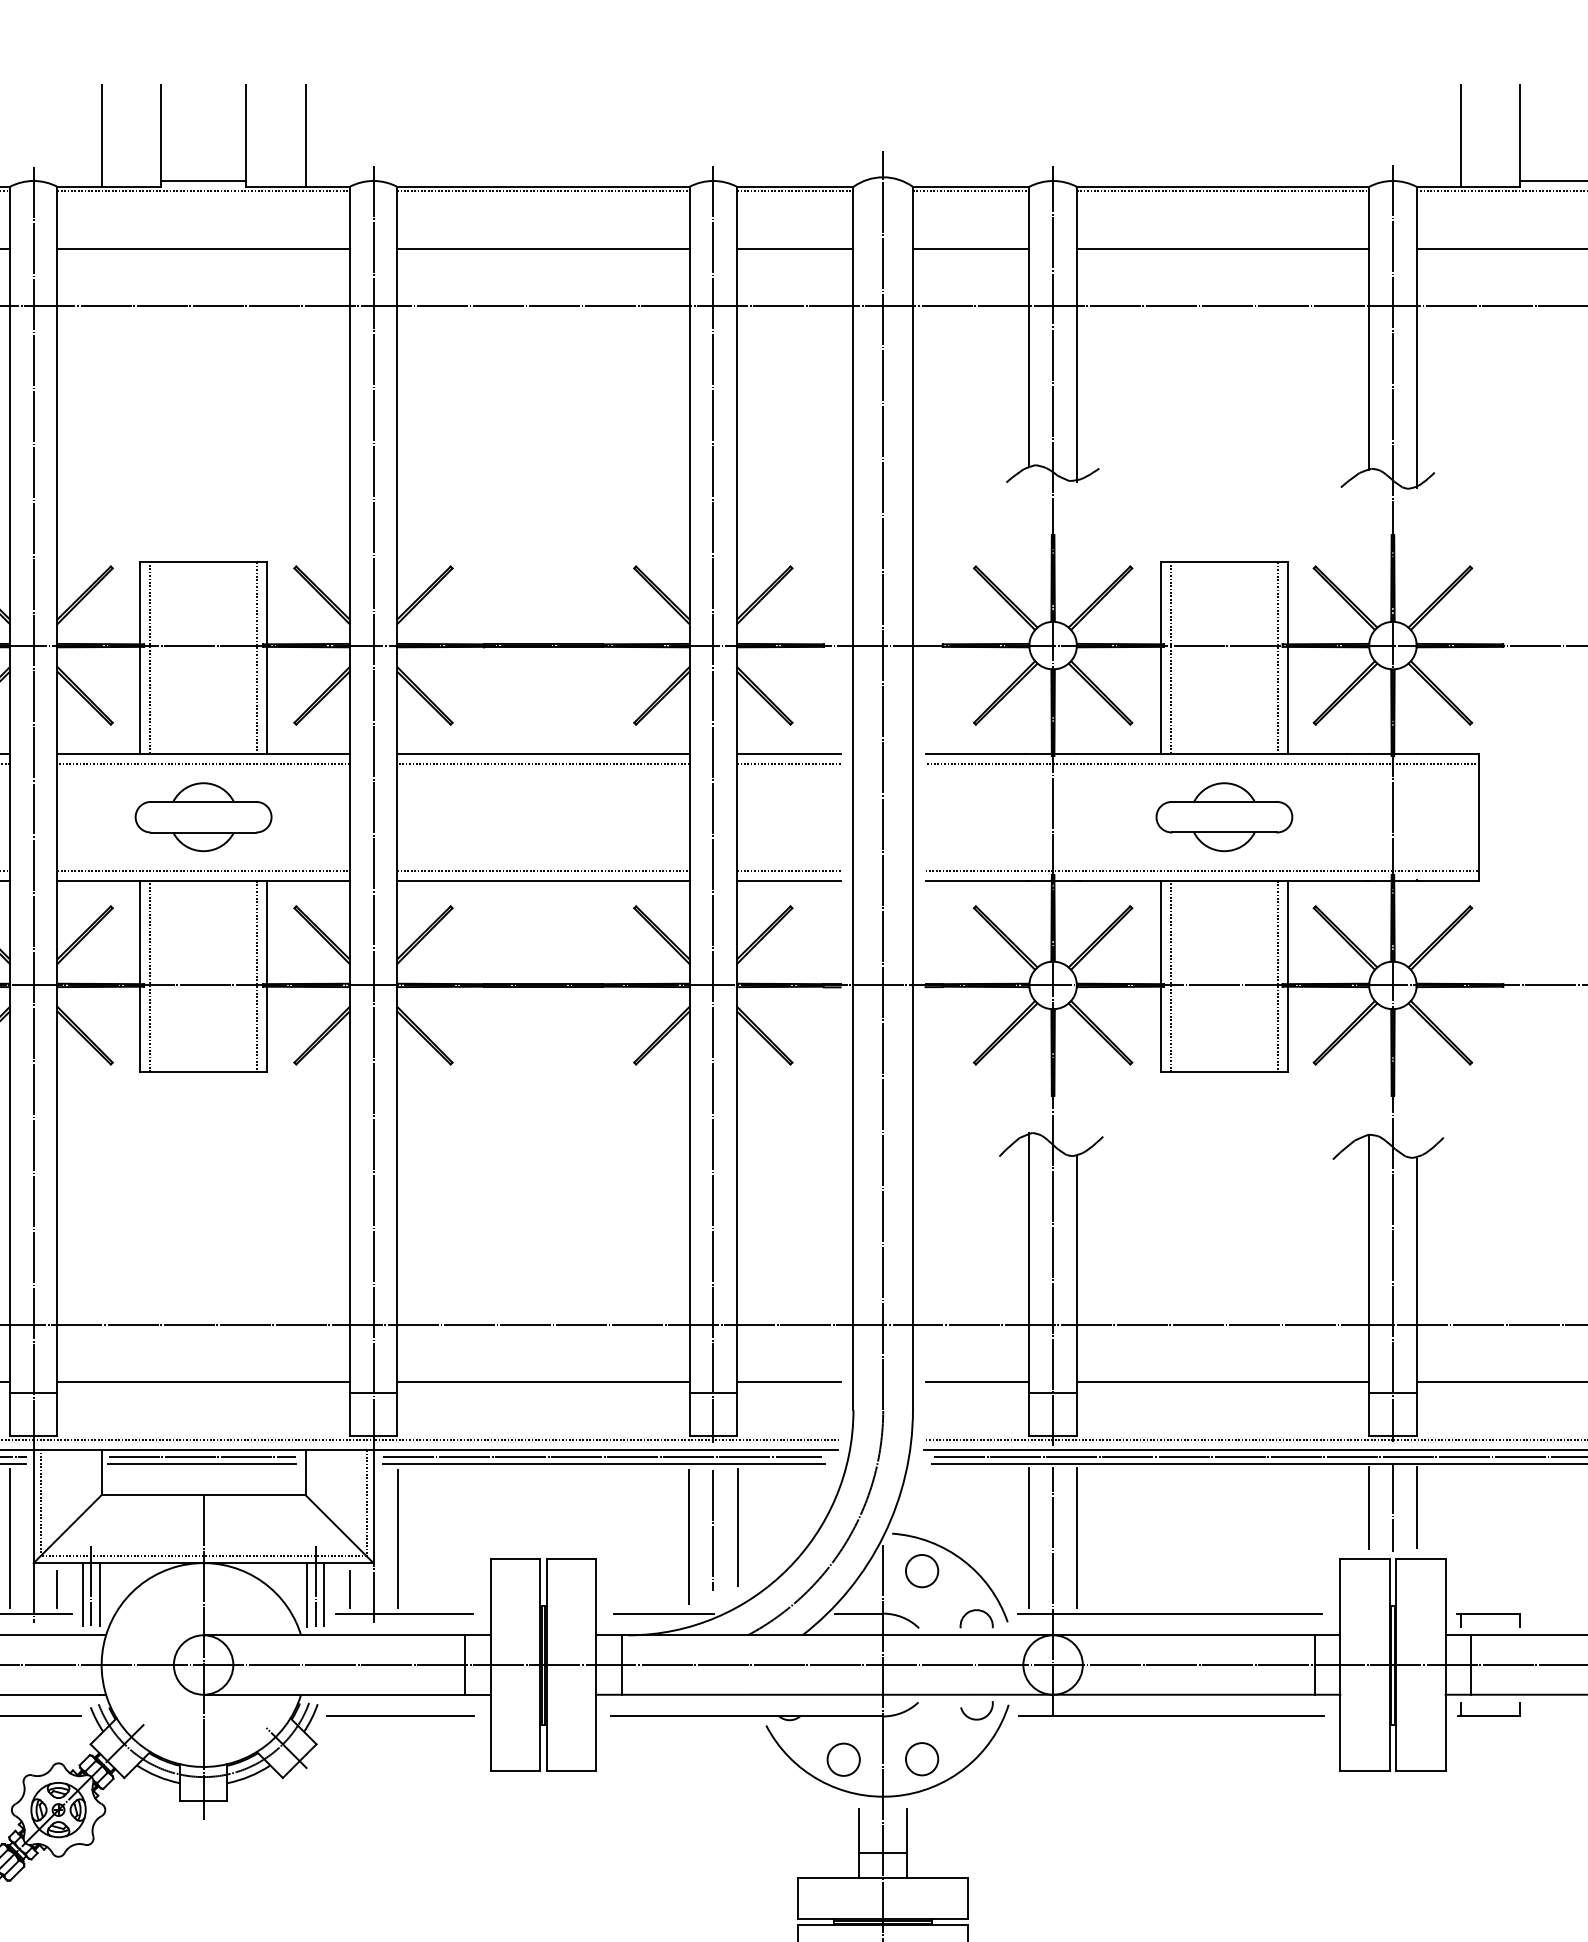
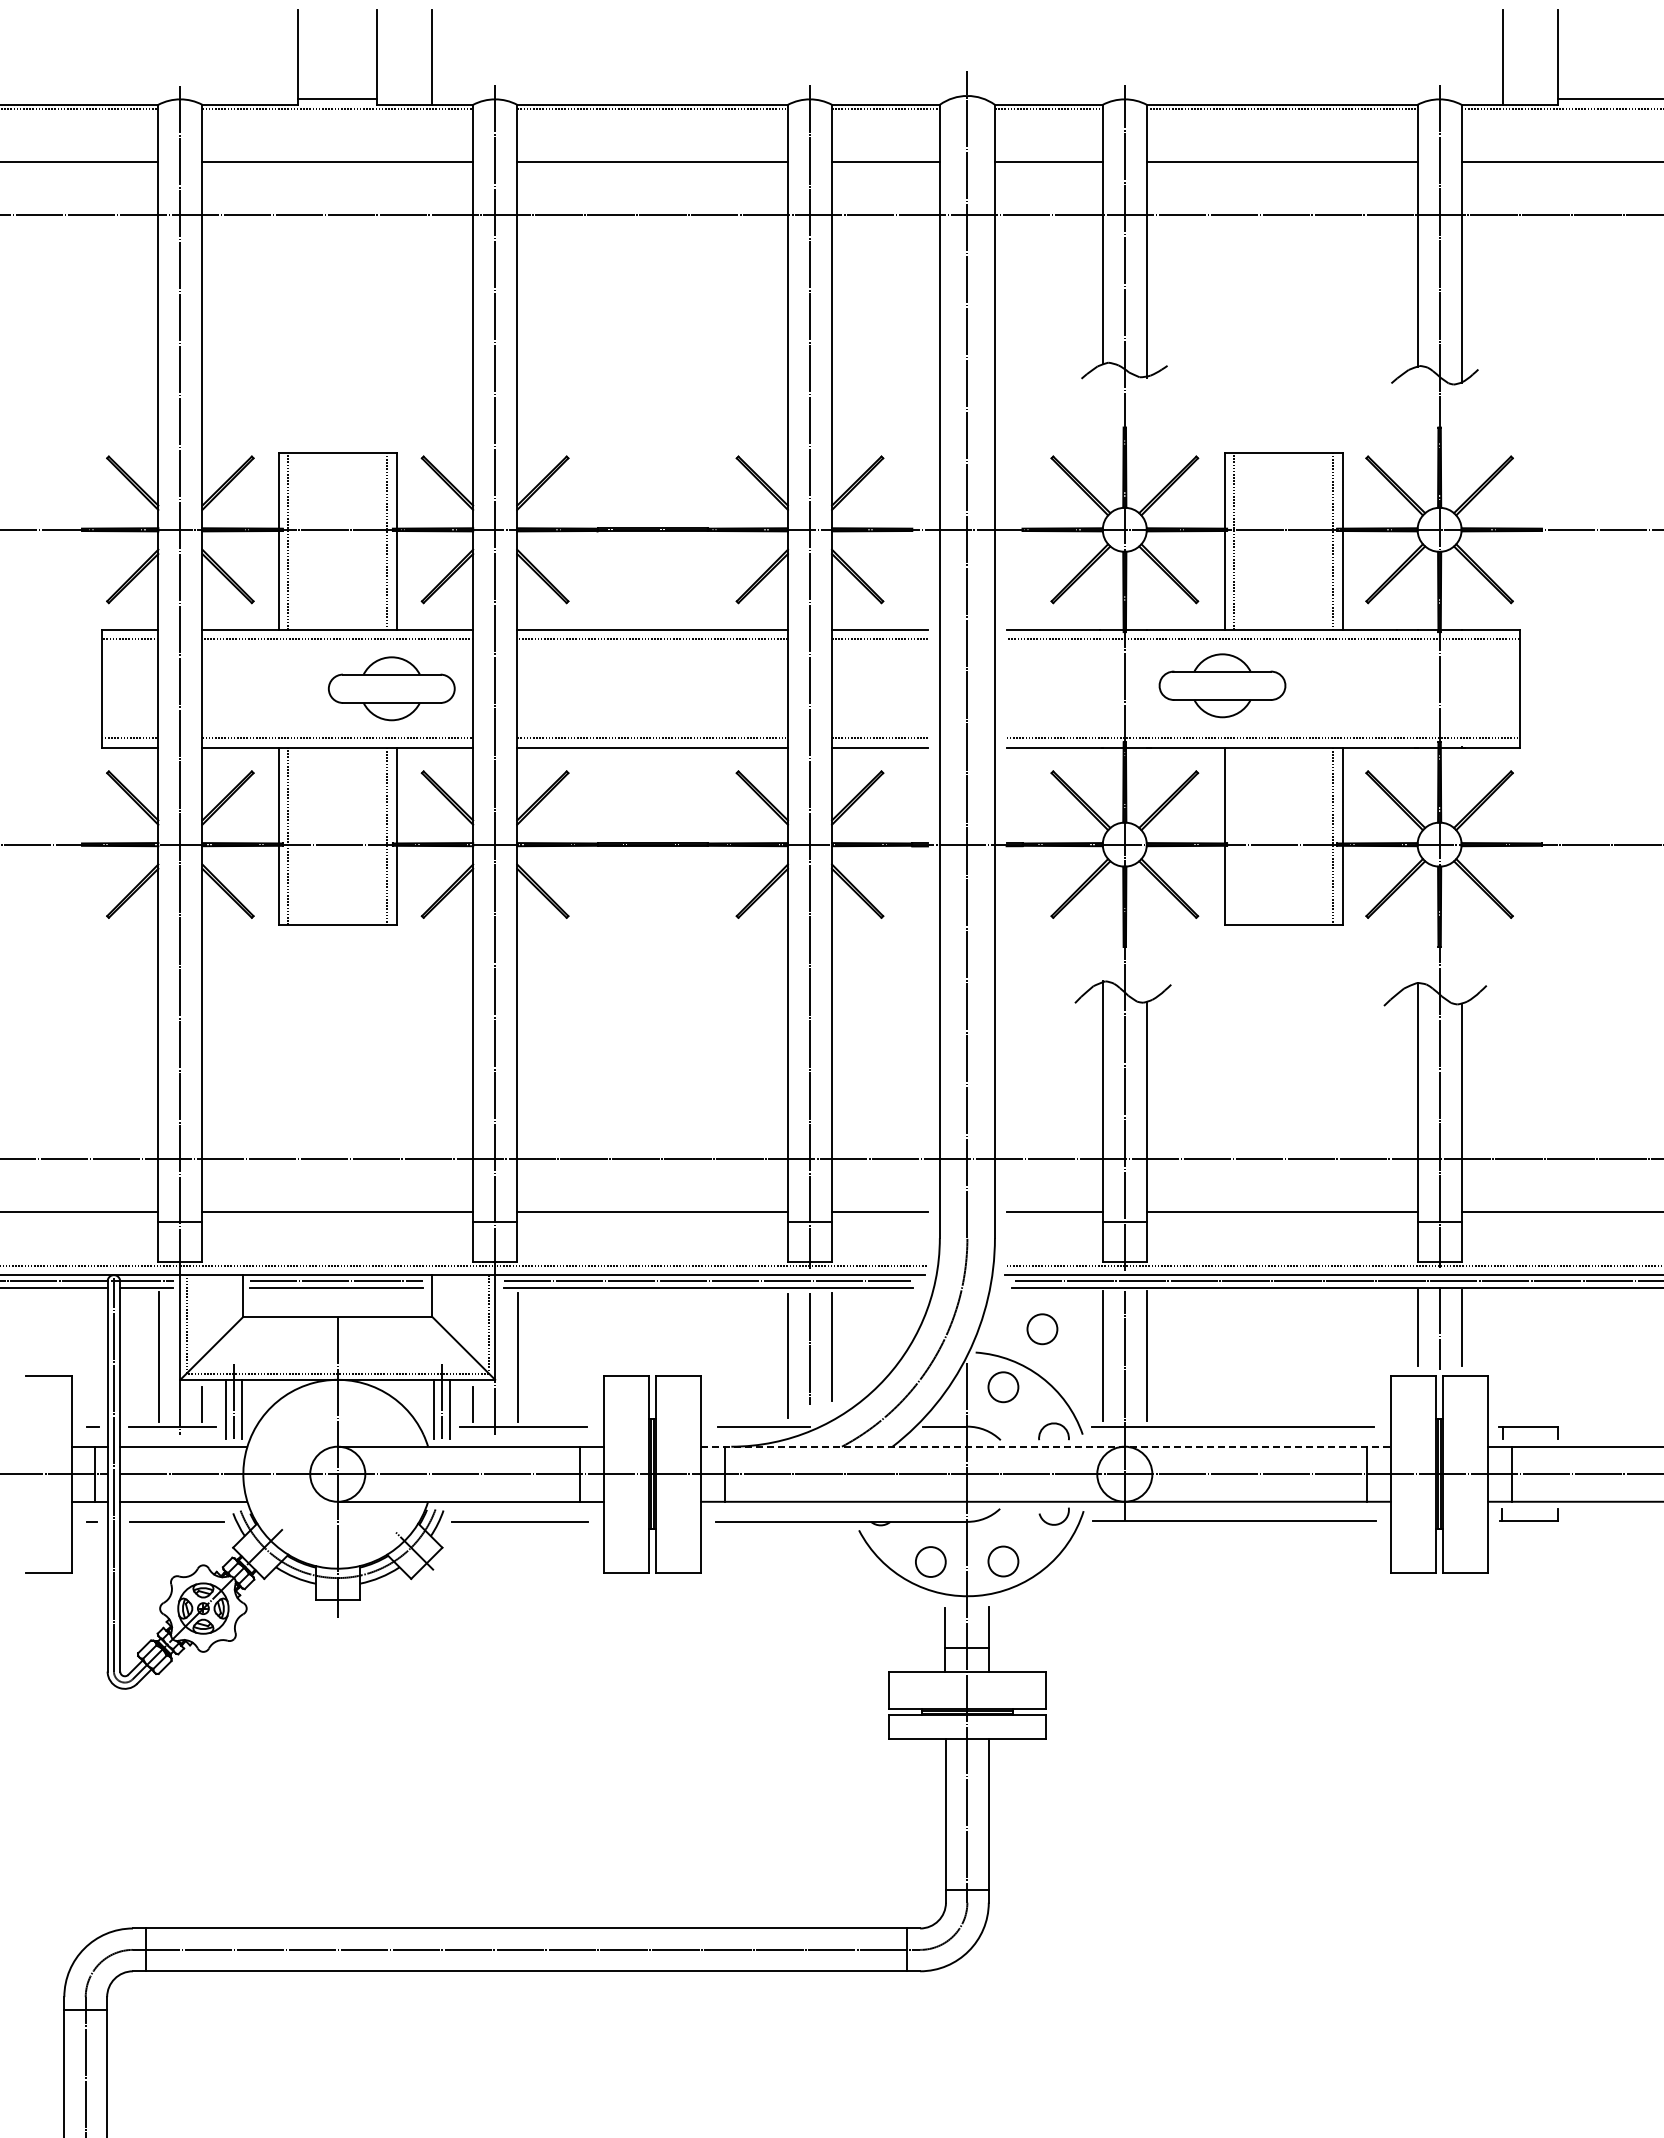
line: (101, 135) -> (243, 57), removed
part: (203, 816) -> (391, 688), moved
part: (1224, 816) -> (1222, 685), moved
line: (1170, 975) -> (1233, 835), removed
circle: (964, 1508) -> (1042, 1329), added
line: (968, 1635) -> (1046, 1446), solid -> dashed

